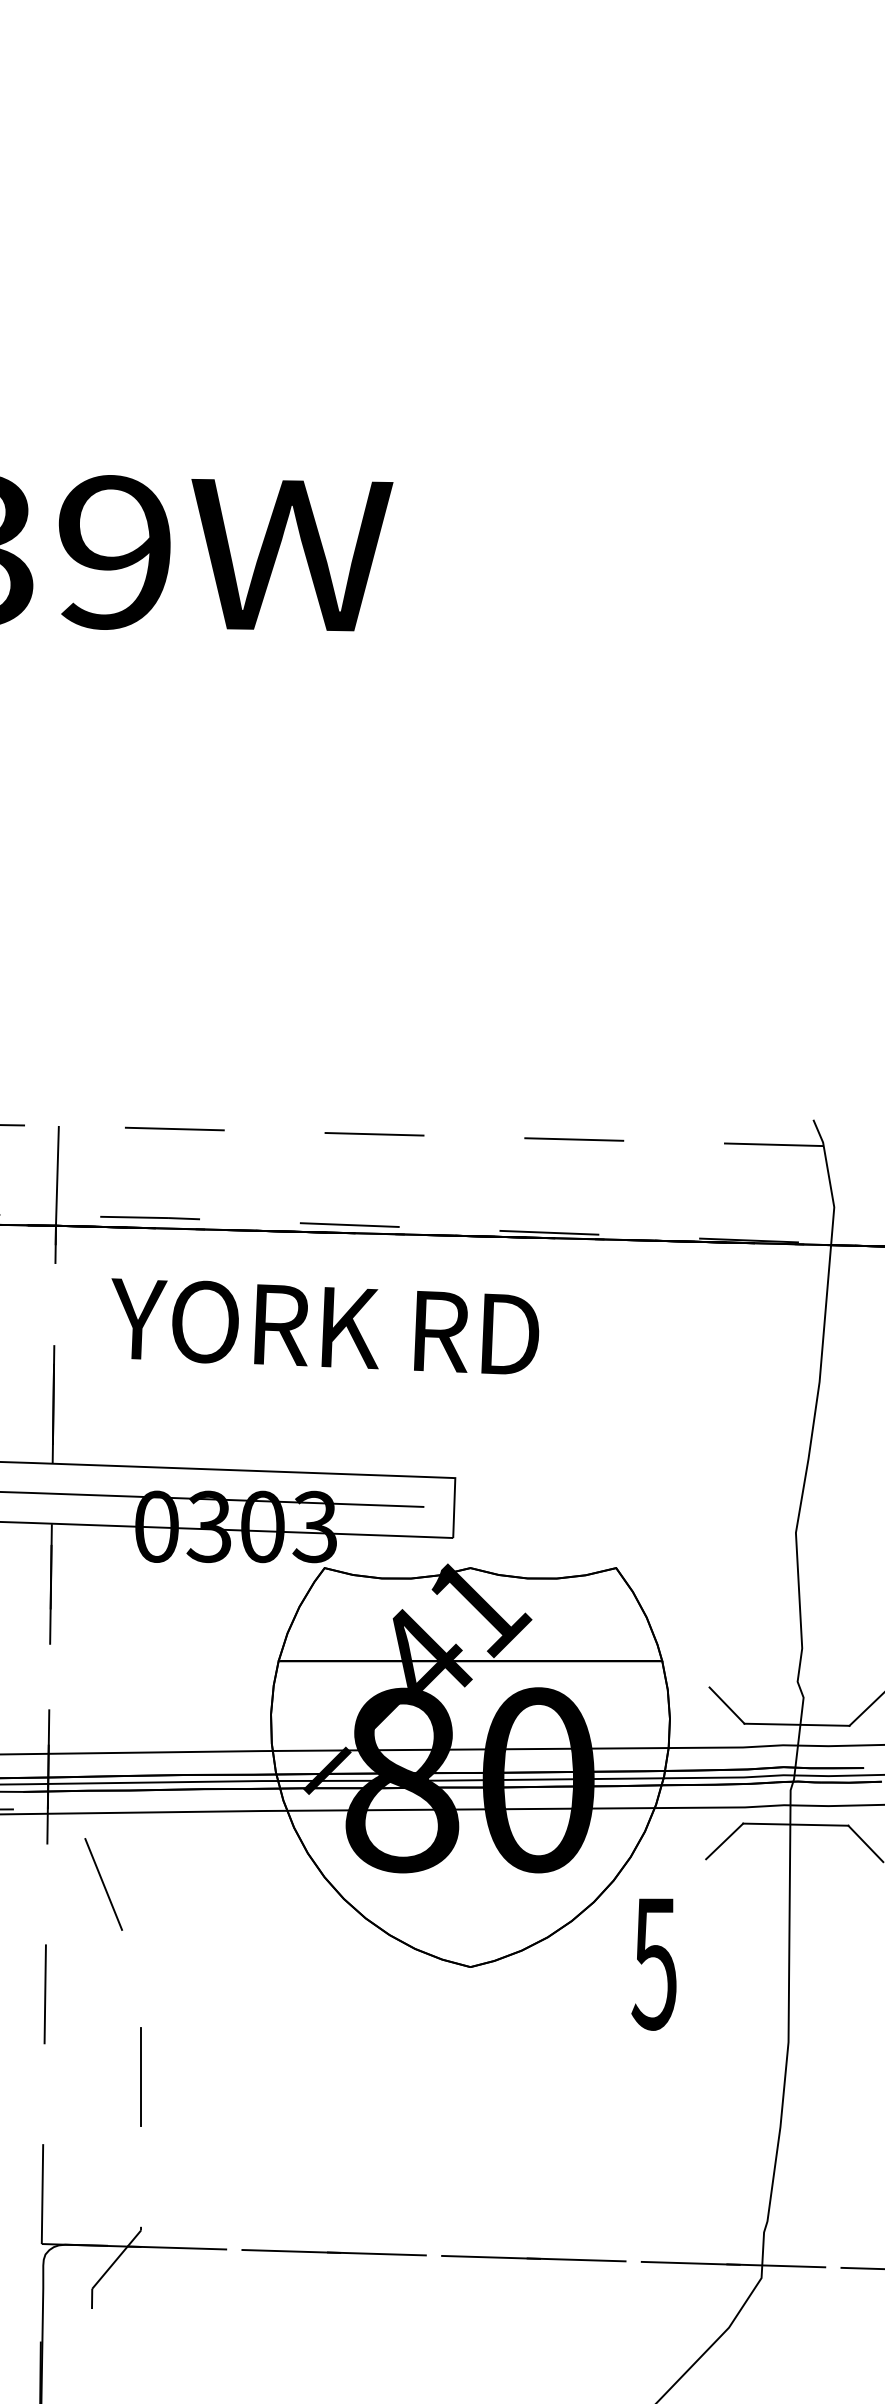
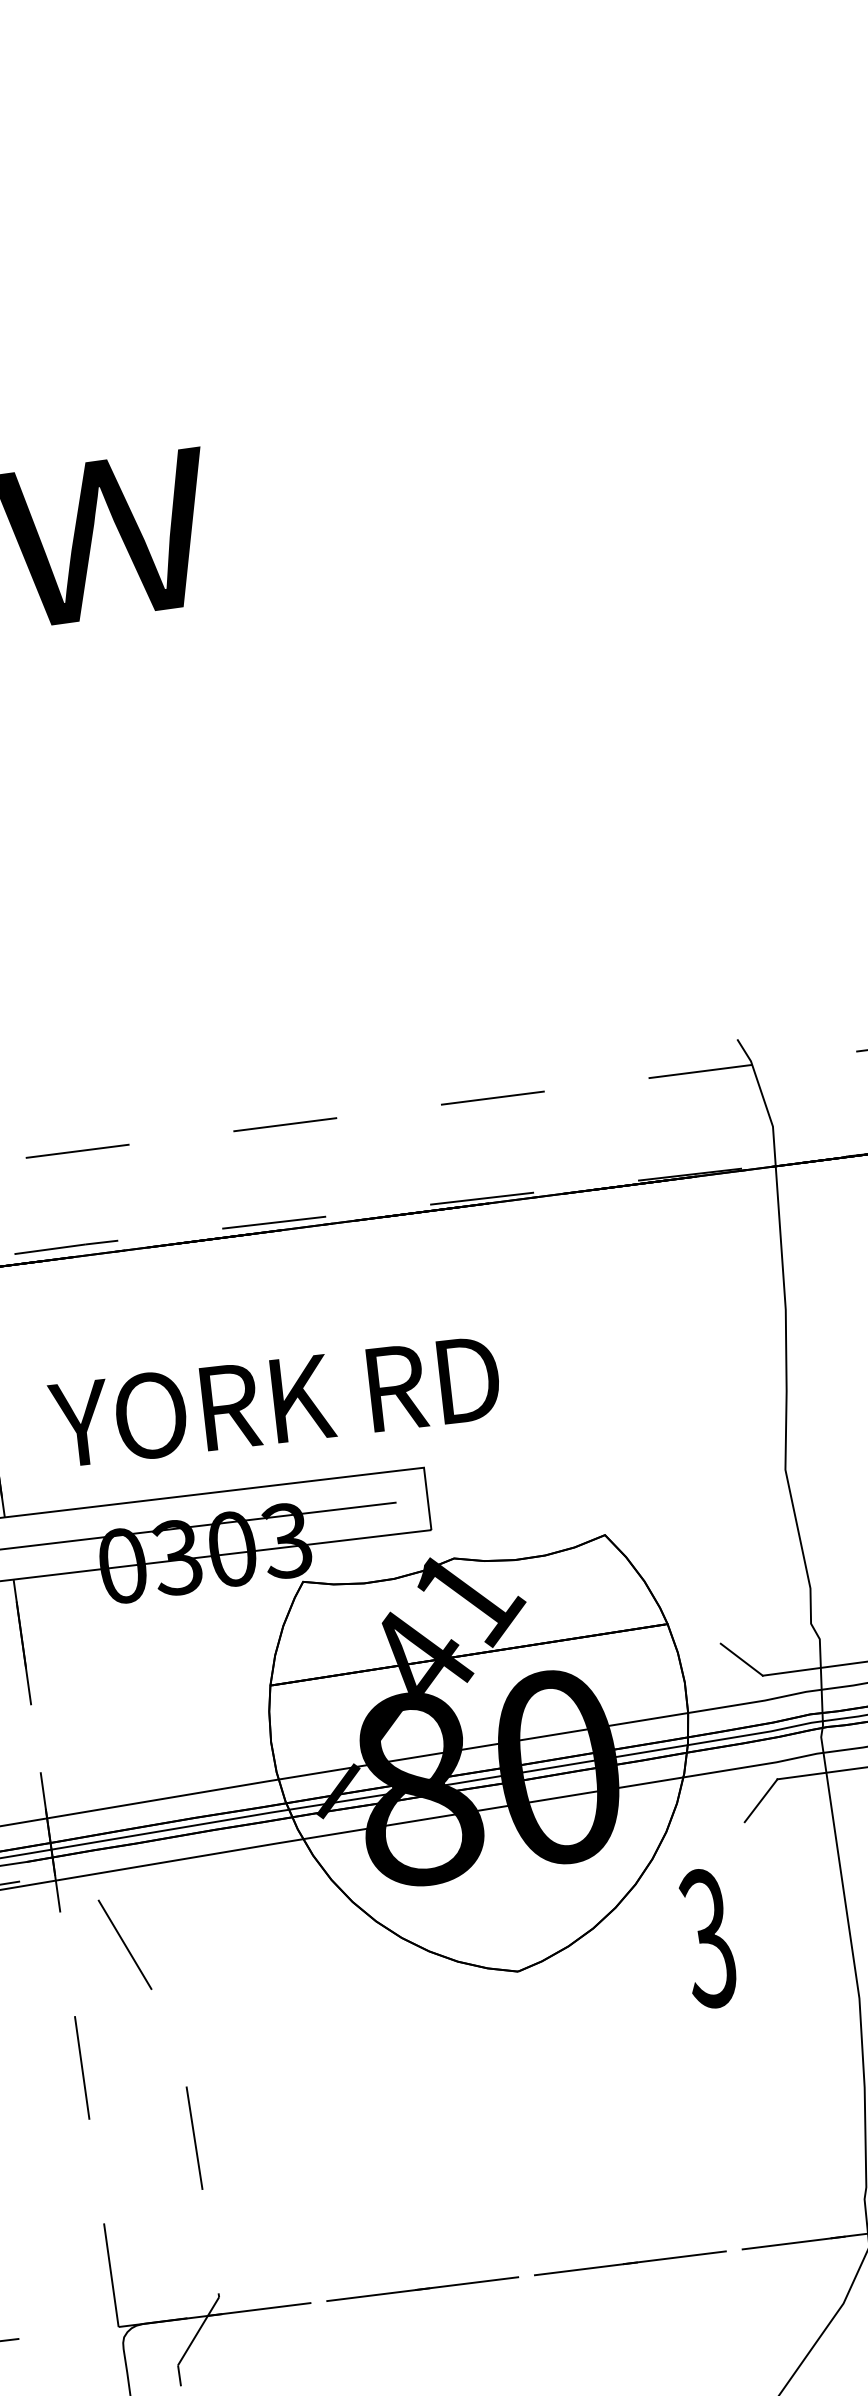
text: (325, 1326) -> (276, 1400), moved
text: (653, 1963) -> (707, 1938), 5 -> 3

